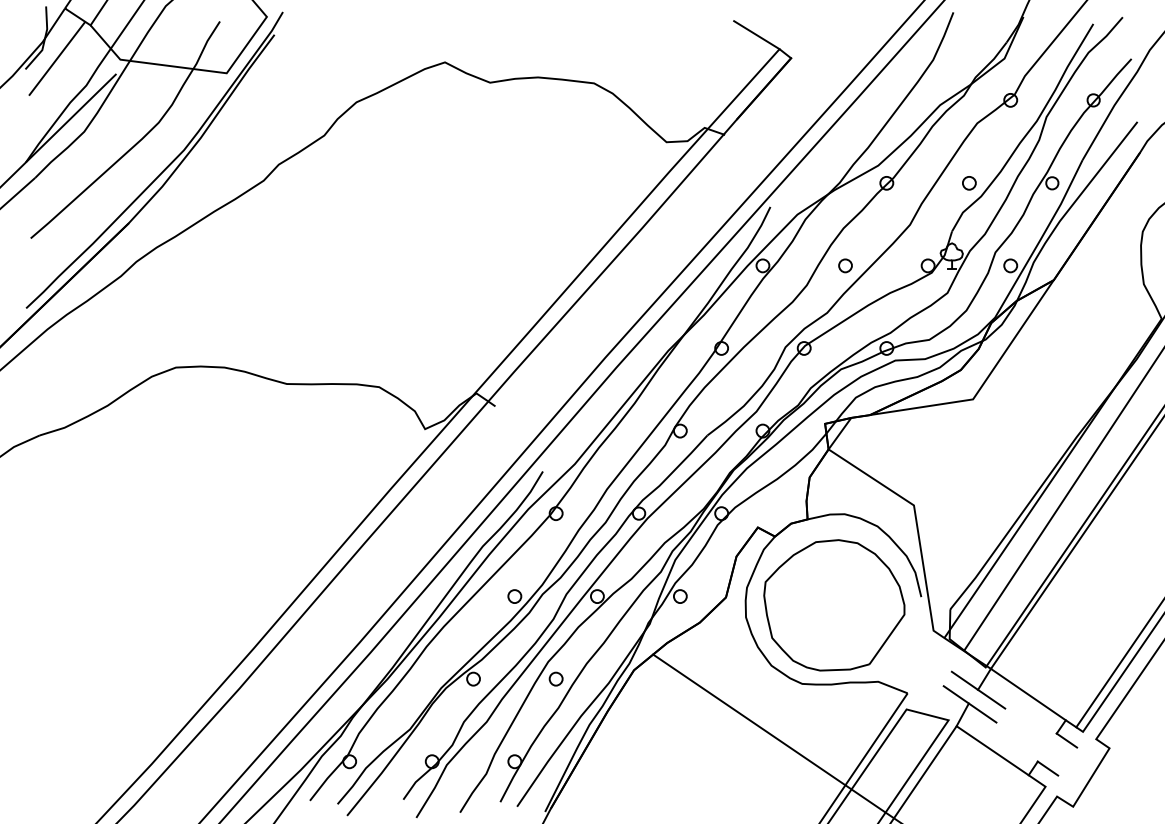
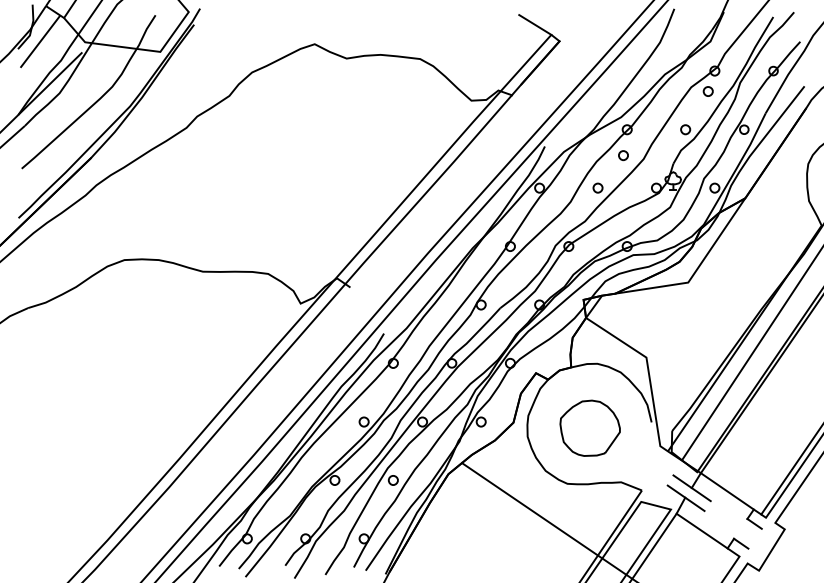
part: (1001, 129) -> (708, 91), added
part: (881, 219) -> (623, 155), added
part: (834, 605) -> (590, 428), size x0.6

